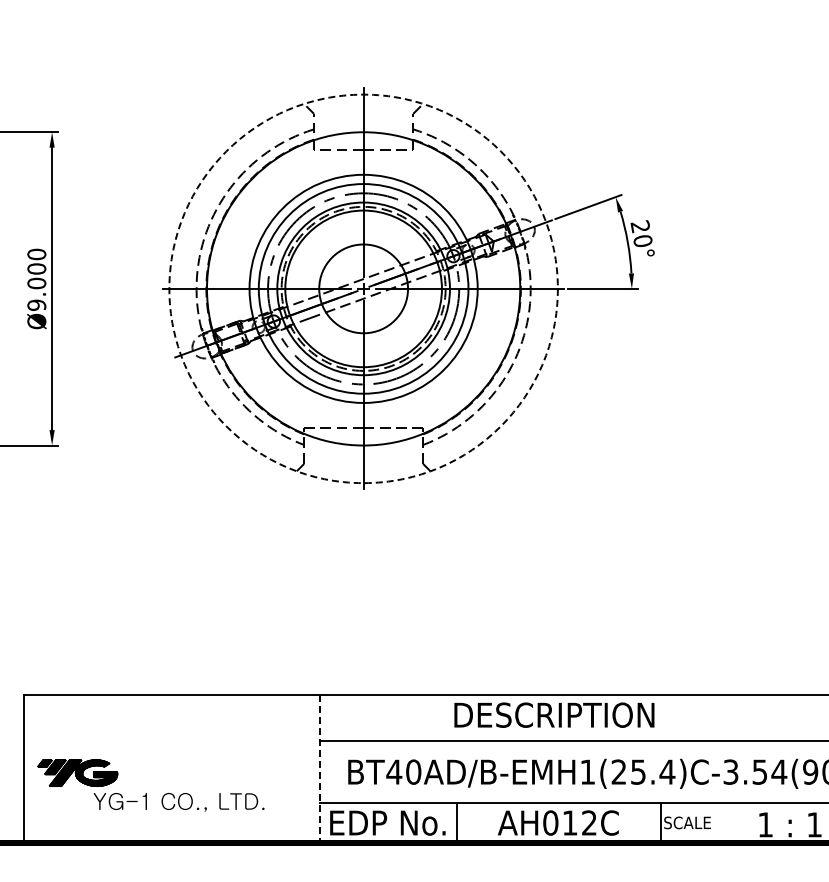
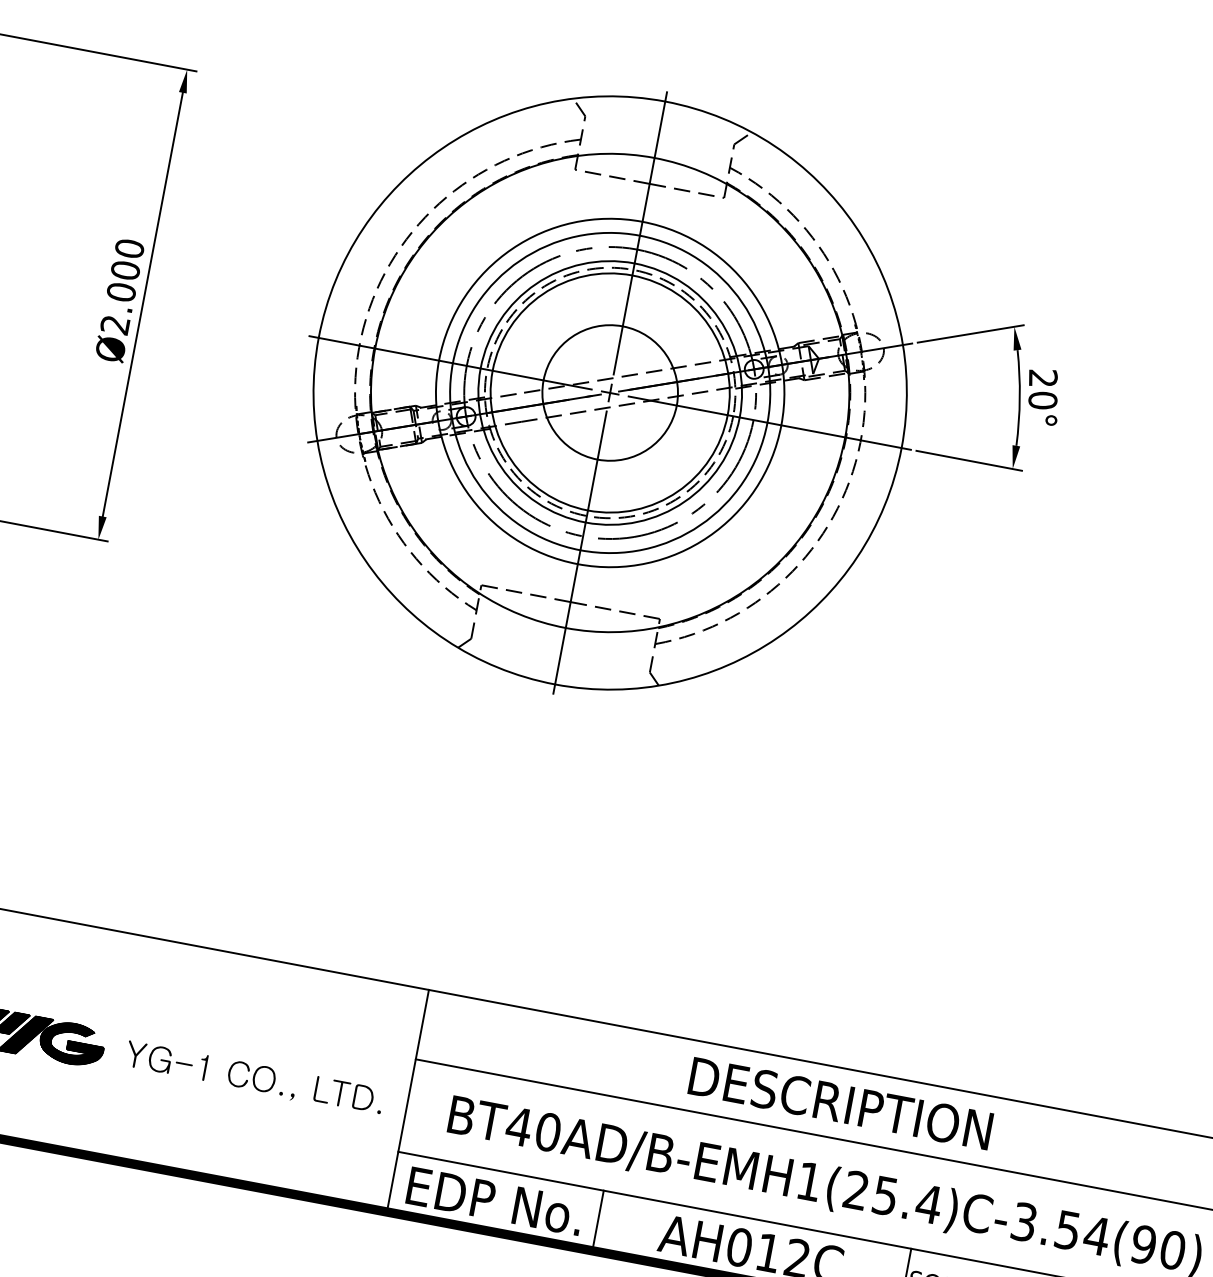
circle: (363, 288) -> (610, 392), dashed -> solid
text: (36, 305) -> (114, 325), Ø9.000 -> Ø2.000
text: (554, 714) -> (841, 1102), moved
line: (319, 769) -> (407, 1101), dashed -> solid
text: (178, 802) -> (253, 1078), moved

